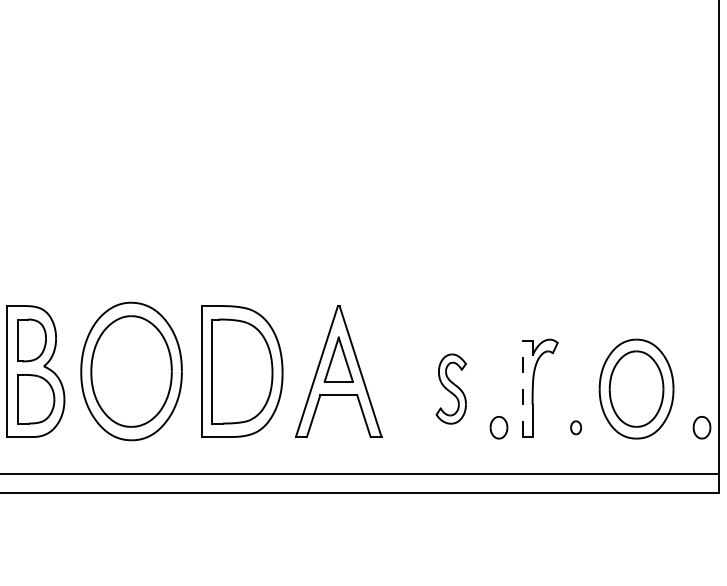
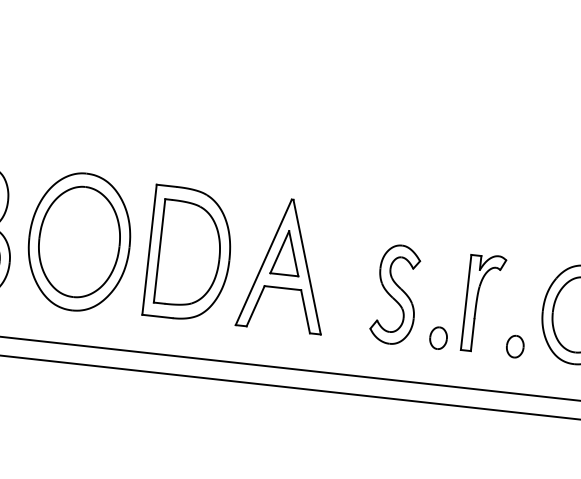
part: (451, 388) -> (395, 294), size x1.43
line: (522, 389) -> (466, 302), dashed -> solid
part: (575, 427) -> (514, 346), size x1.67

